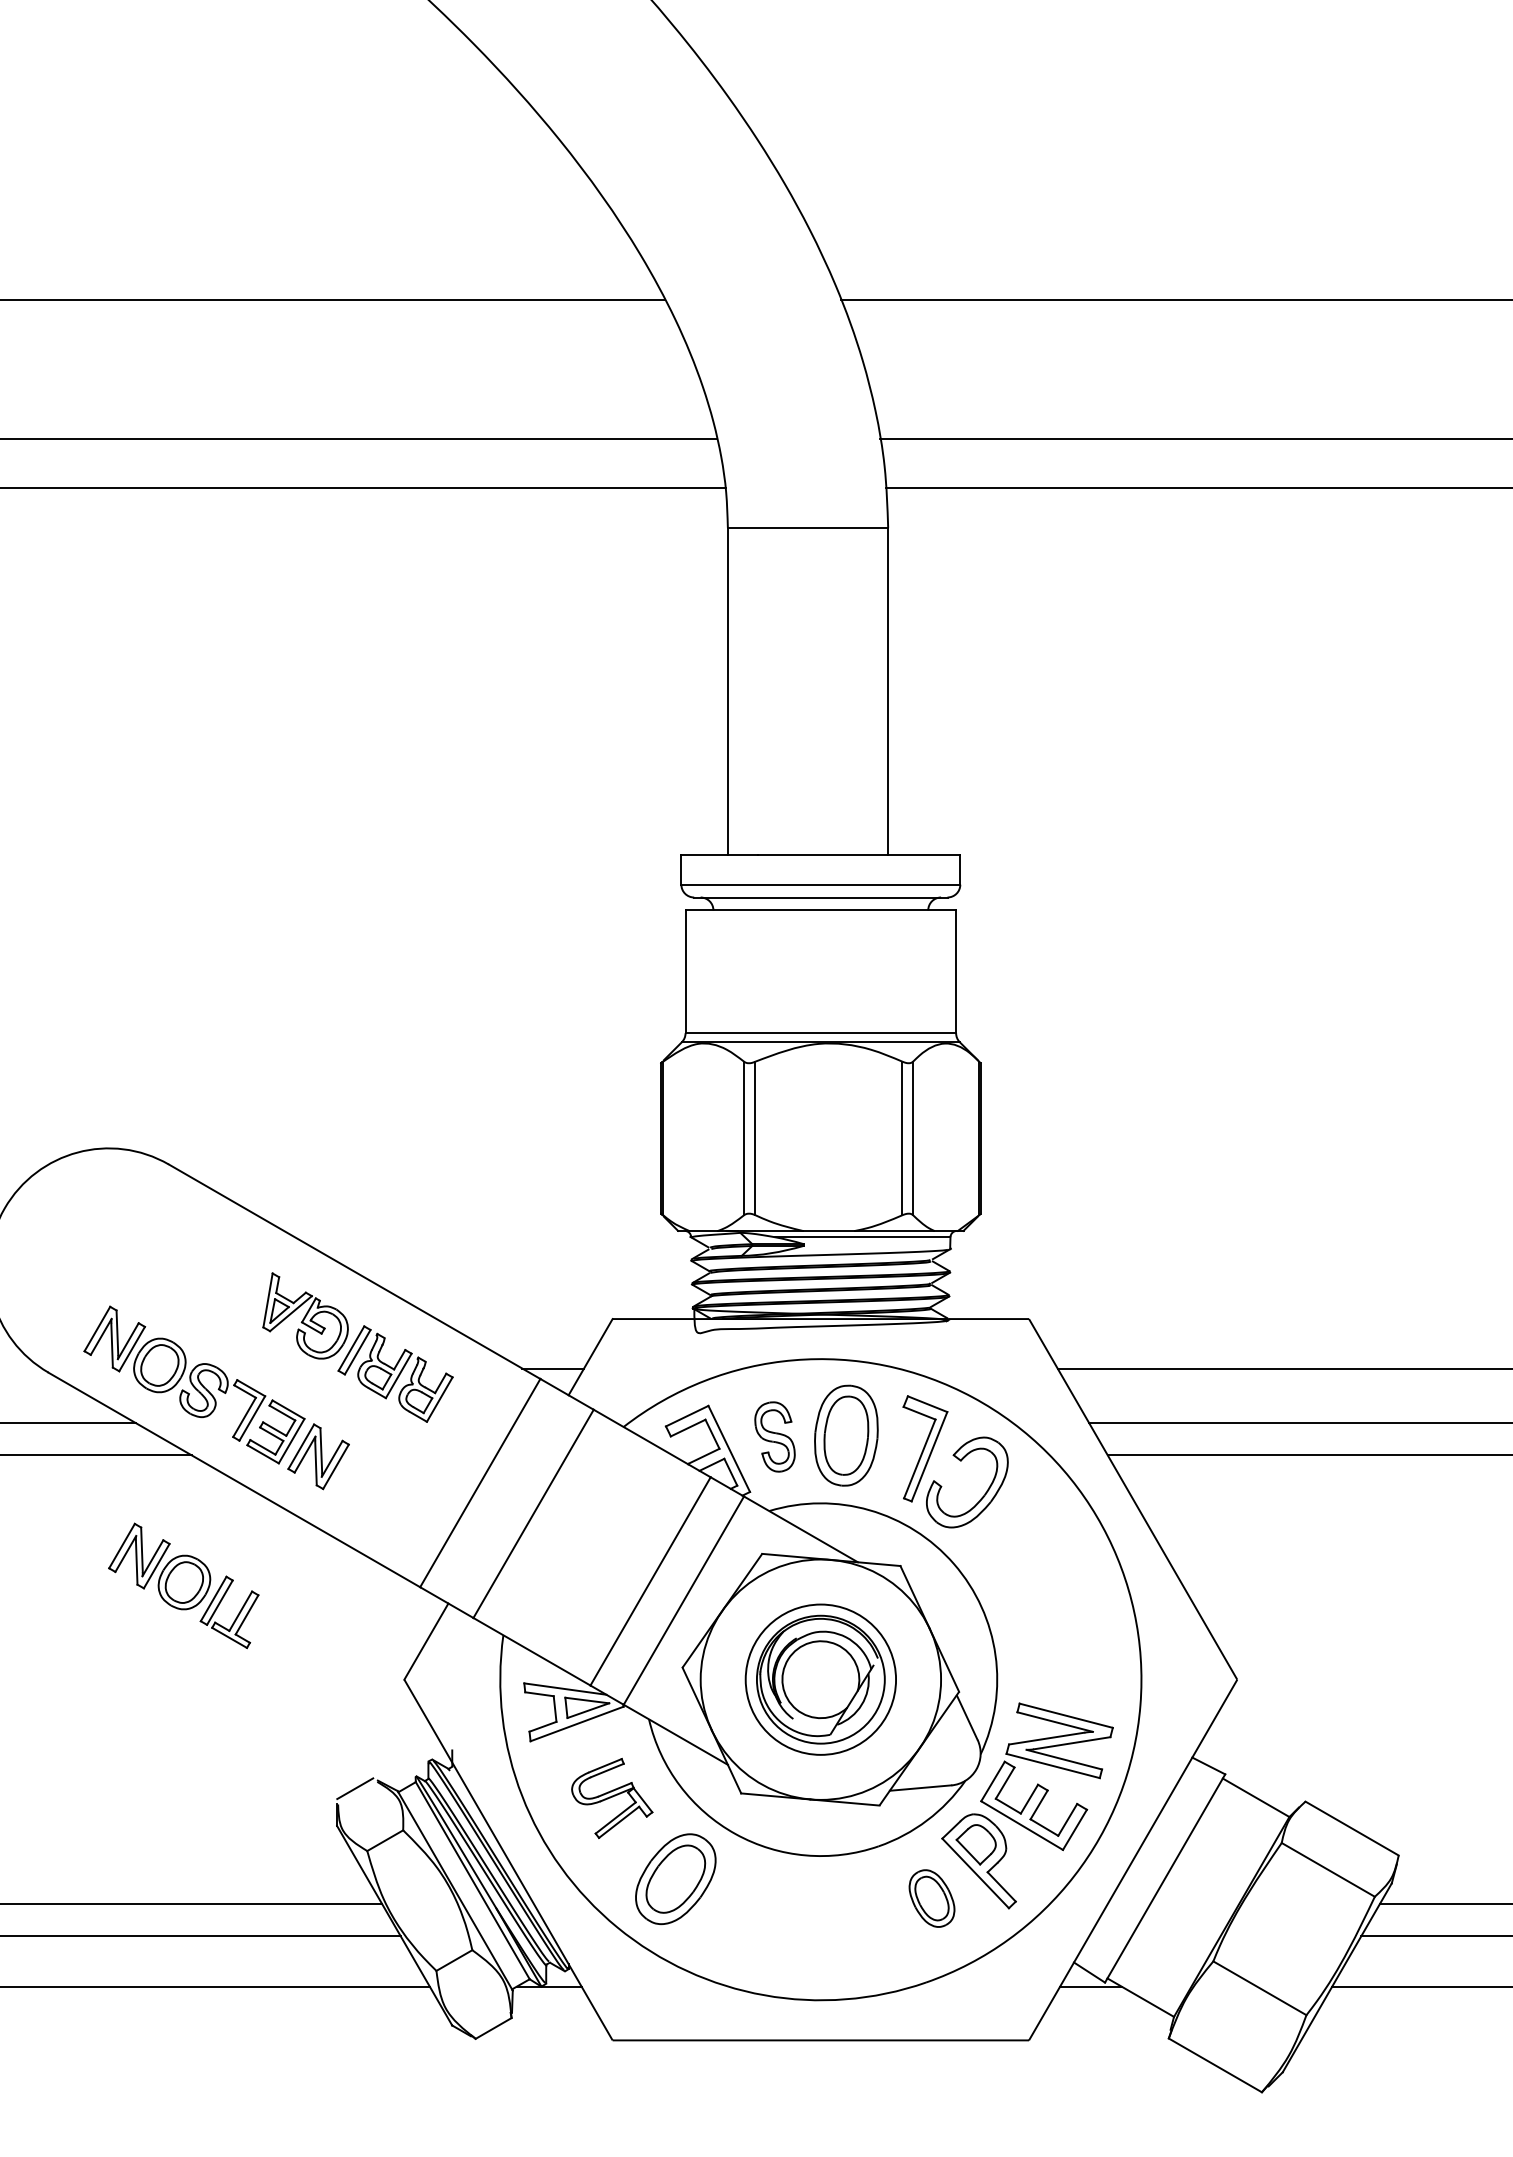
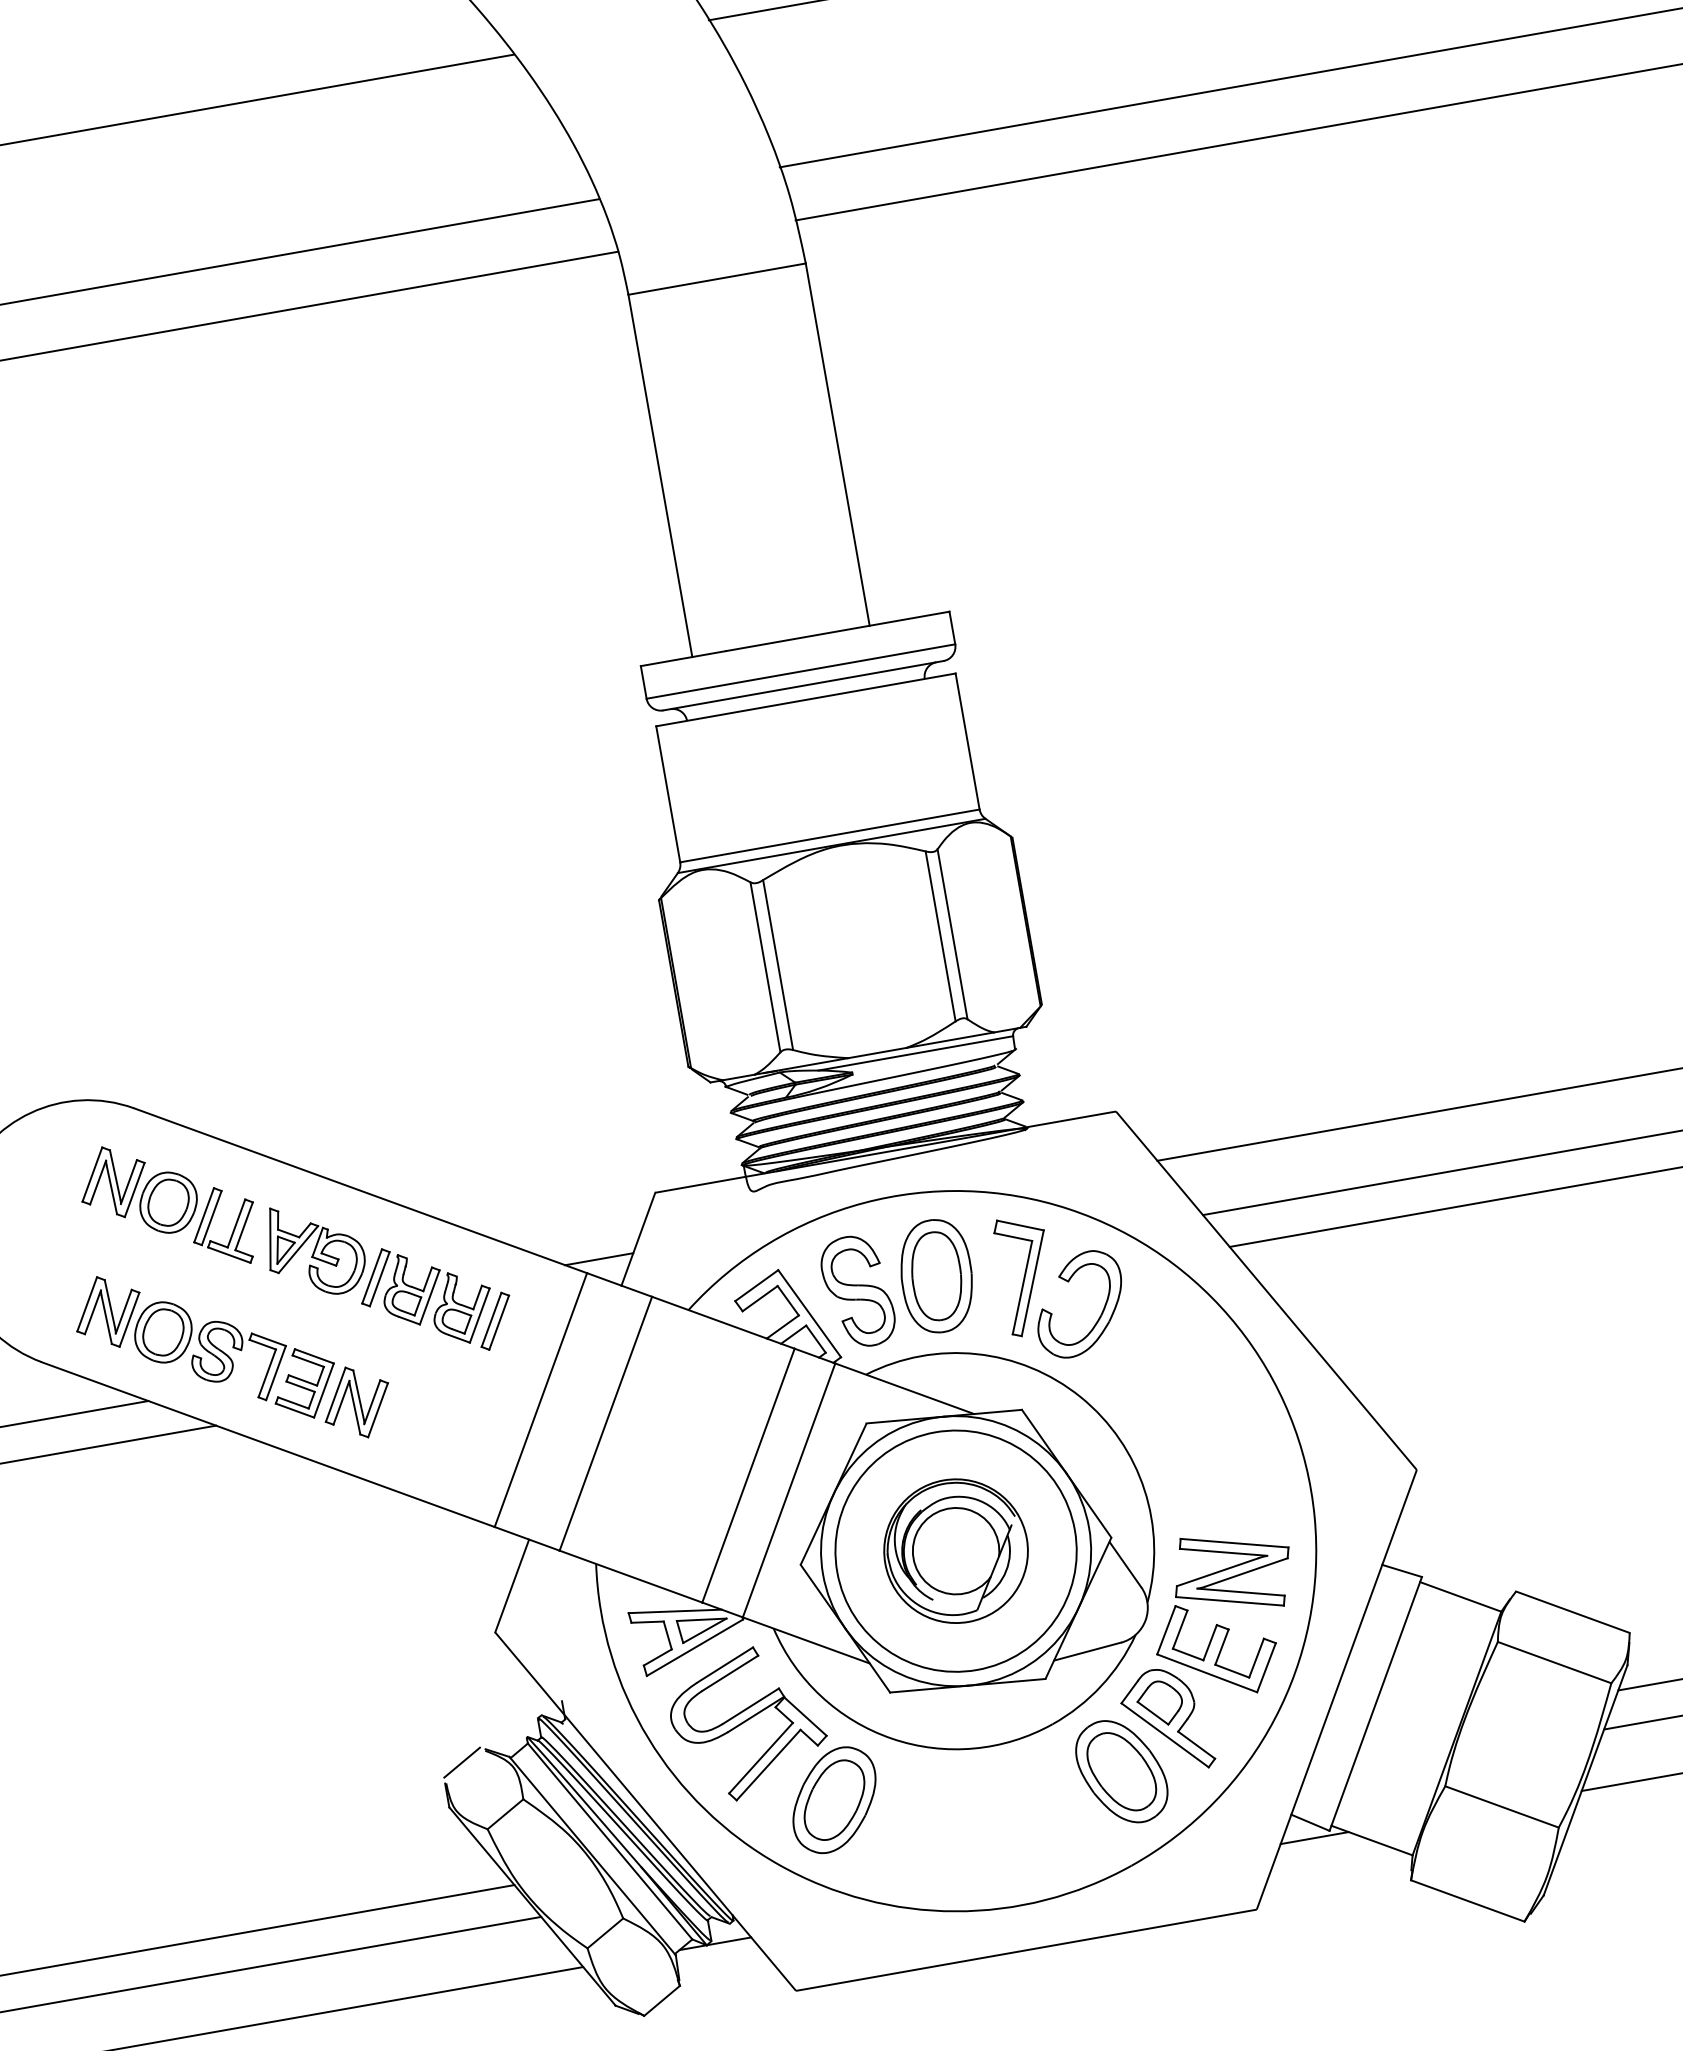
part: (452, 1406) -> (495, 1320), added
part: (774, 1436) -> (857, 1291), size x1.43
part: (183, 1585) -> (168, 1206), moved
circle: (820, 1679) -> (955, 1551), size x1.43
part: (612, 1798) -> (748, 1723), size x1.67
part: (931, 1898) -> (1121, 1771), size x1.67

